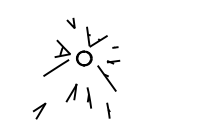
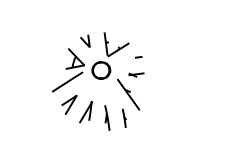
part: (71, 22) -> (85, 40), moved
line: (108, 109) -> (124, 117), moved
part: (39, 110) -> (69, 104), moved

